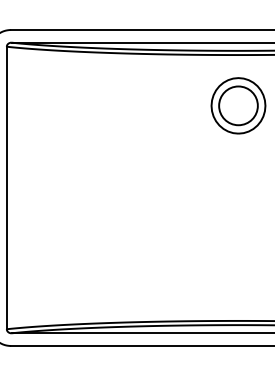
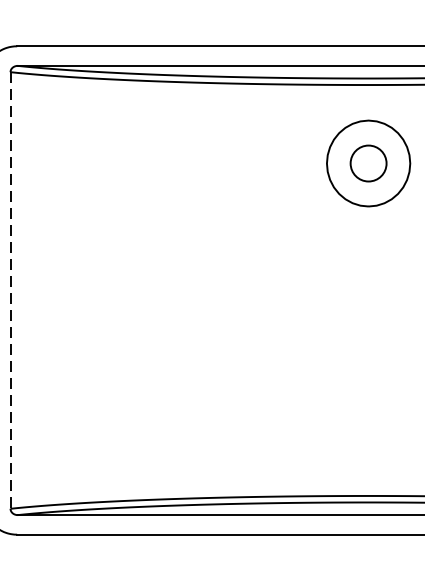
circle: (238, 105) -> (368, 162), size x0.6
line: (6, 188) -> (10, 291), solid -> dashed

